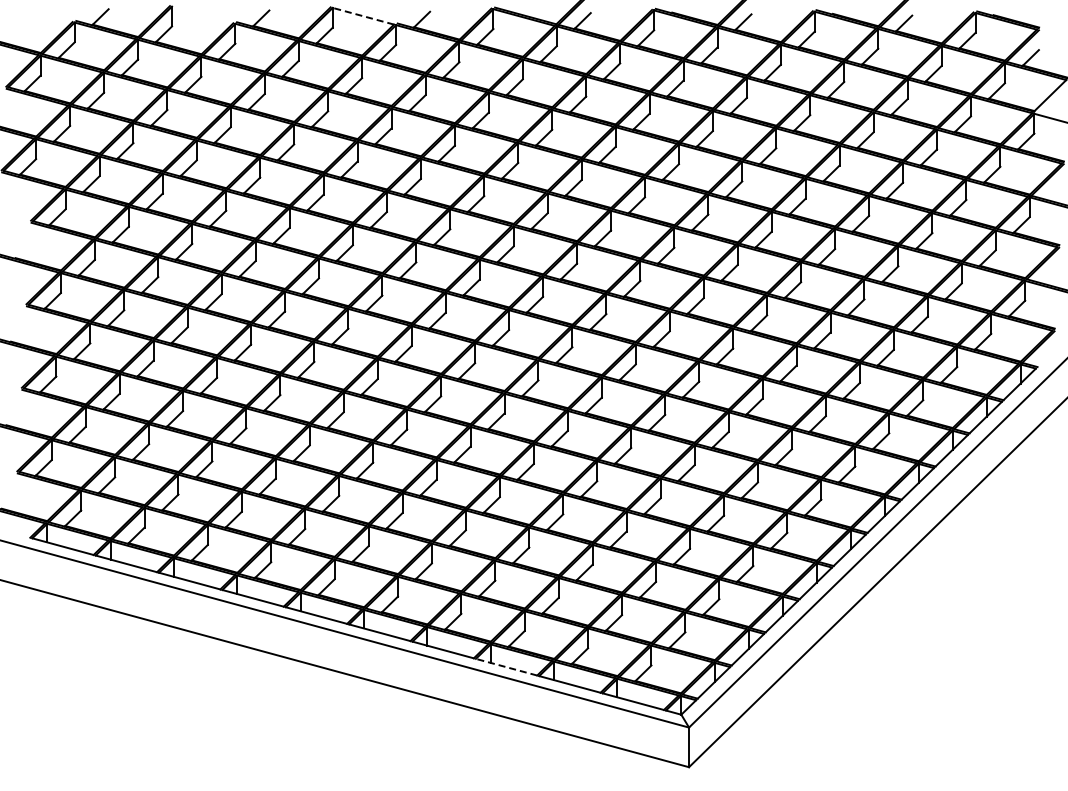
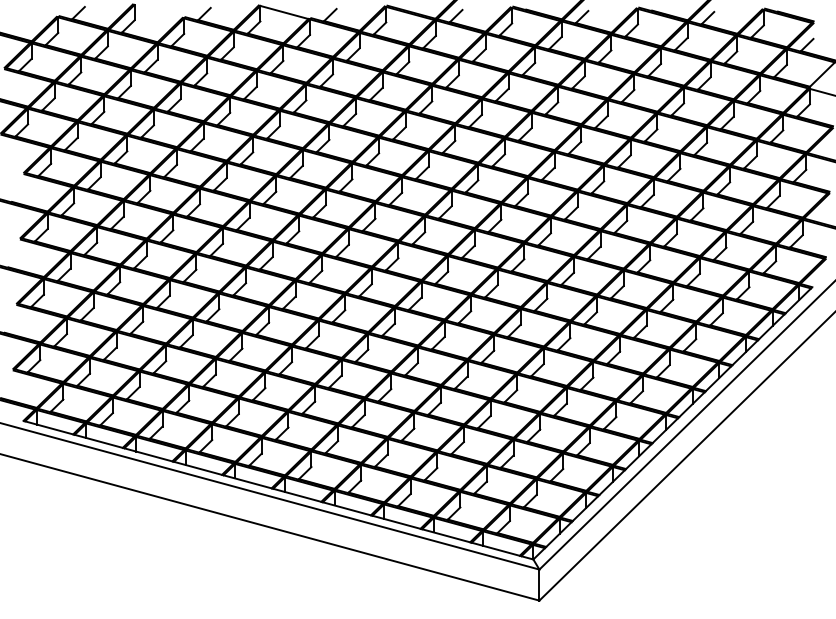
line: (363, 16) -> (284, 12), dashed -> solid
line: (506, 667) -> (396, 522), dashed -> solid

